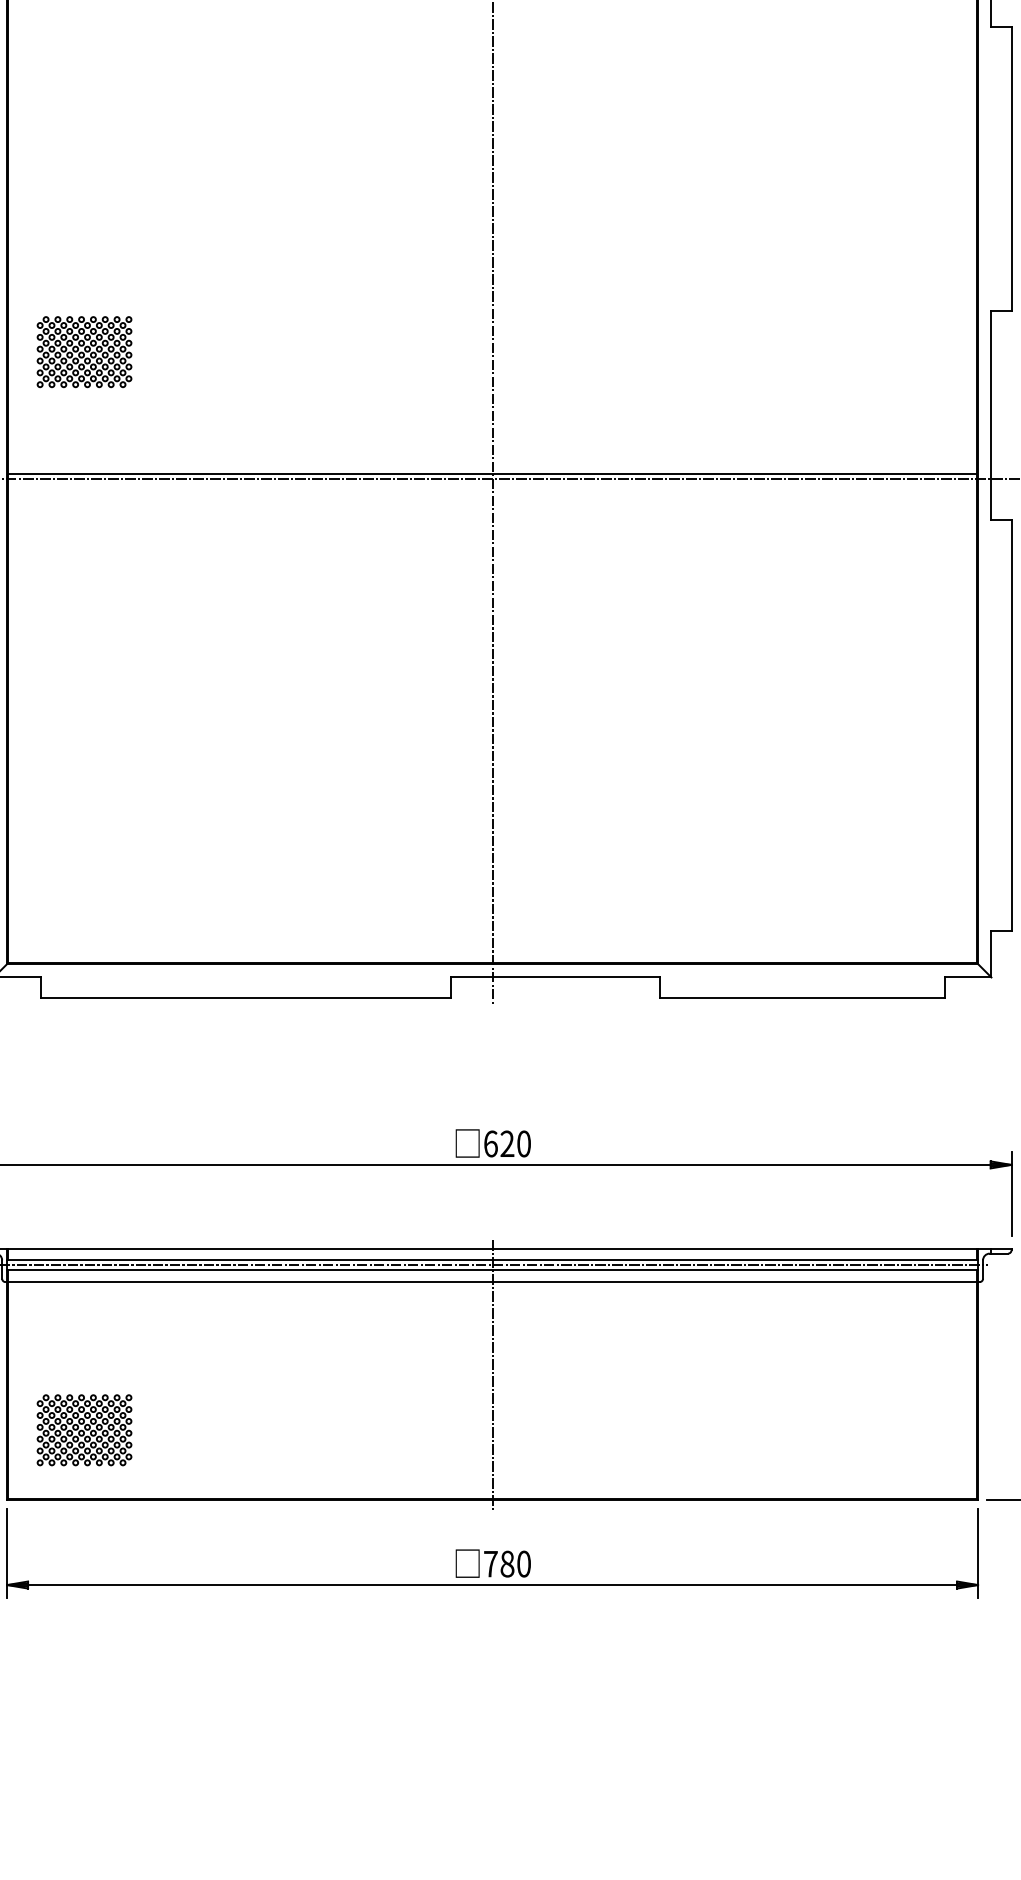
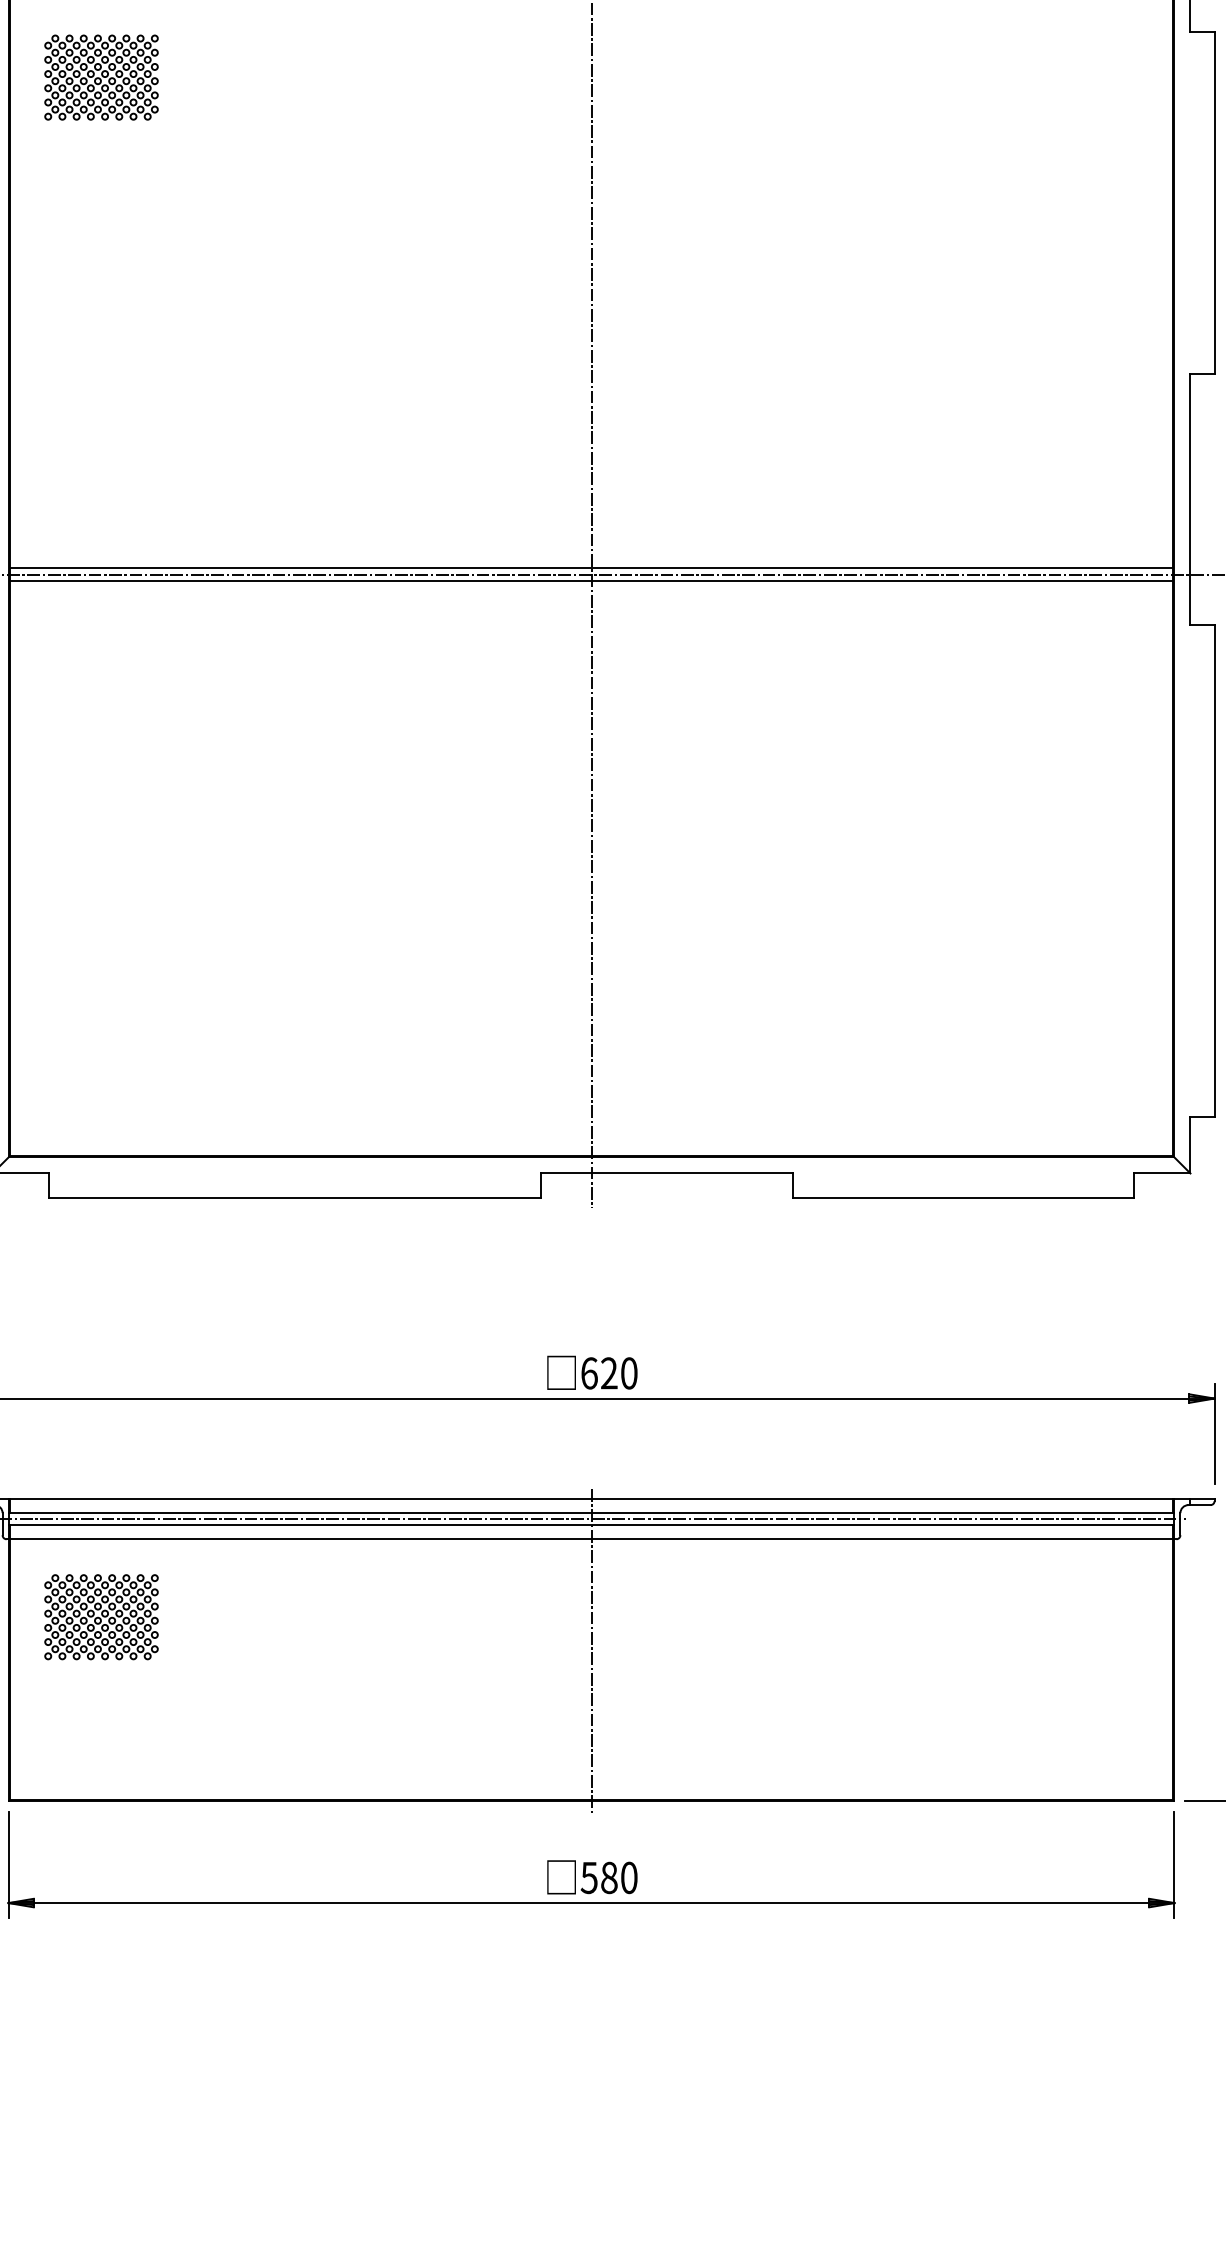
part: (84, 352) -> (101, 77), moved
line: (492, 483) -> (591, 580), added
part: (84, 1430) -> (101, 1617), moved
text: (490, 1564) -> (588, 1878), 780 -> 580

